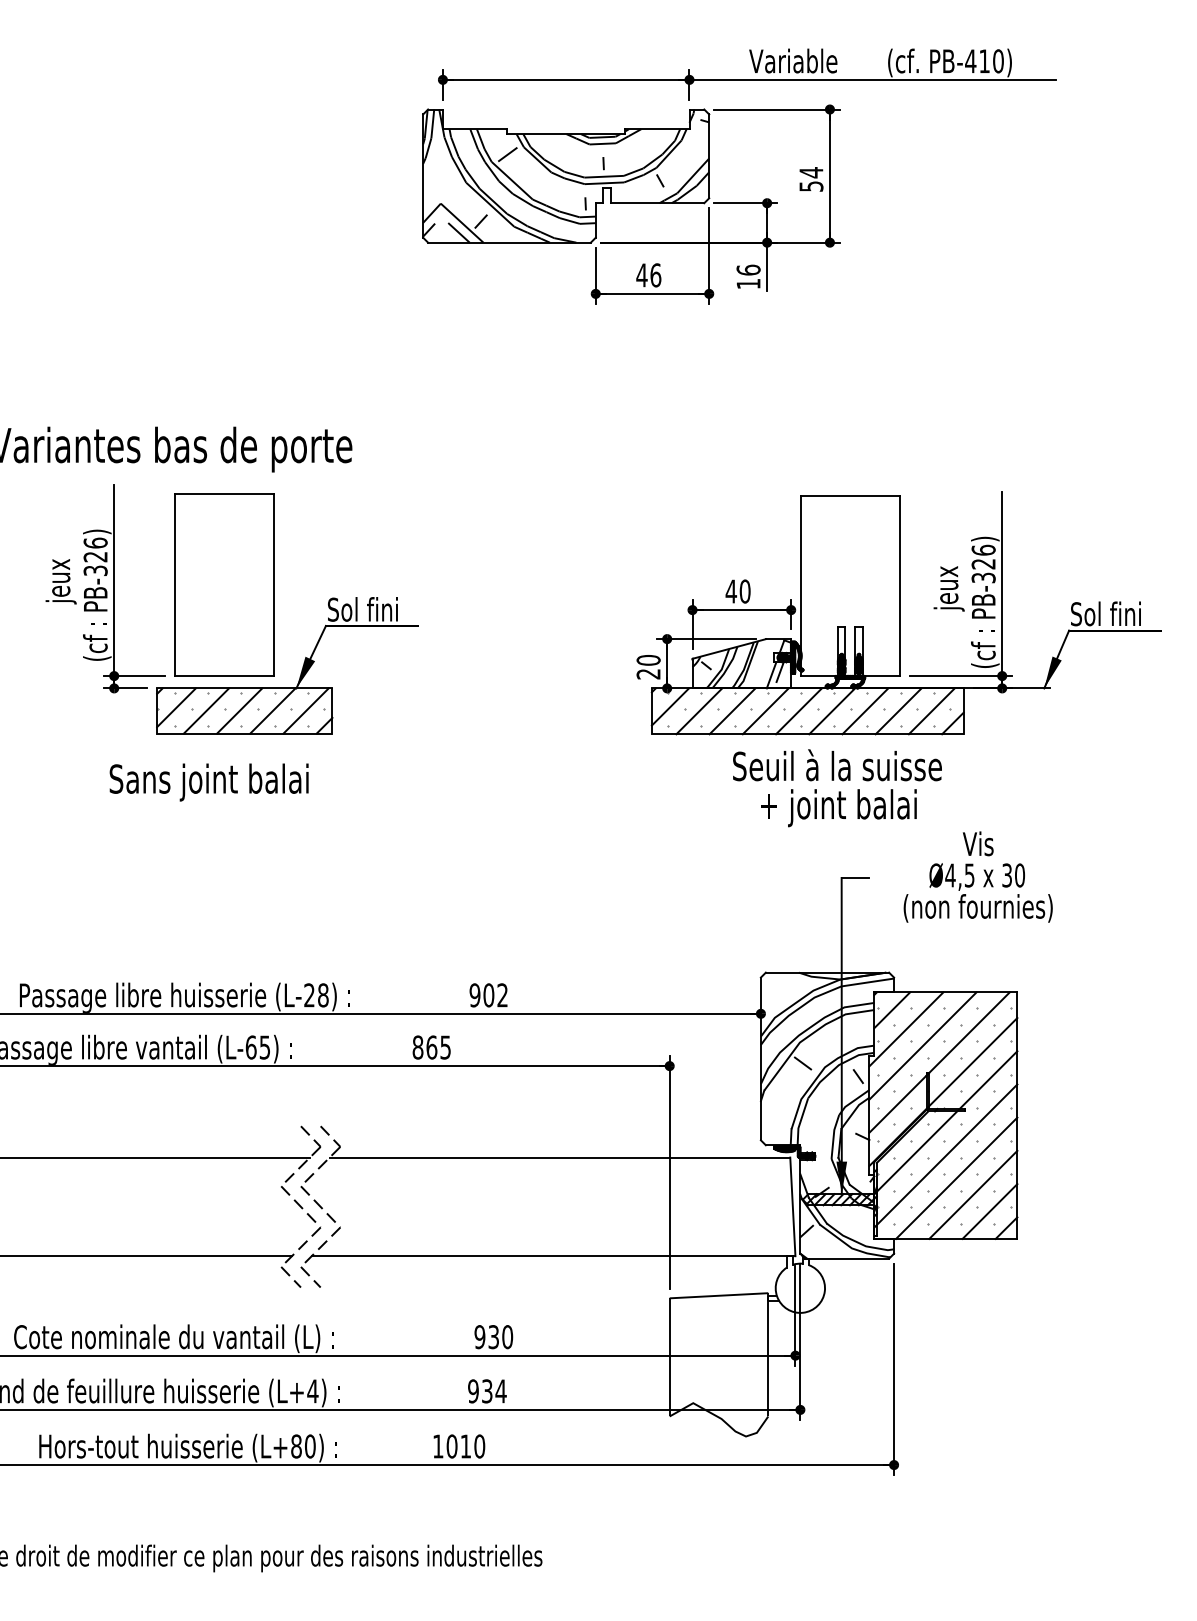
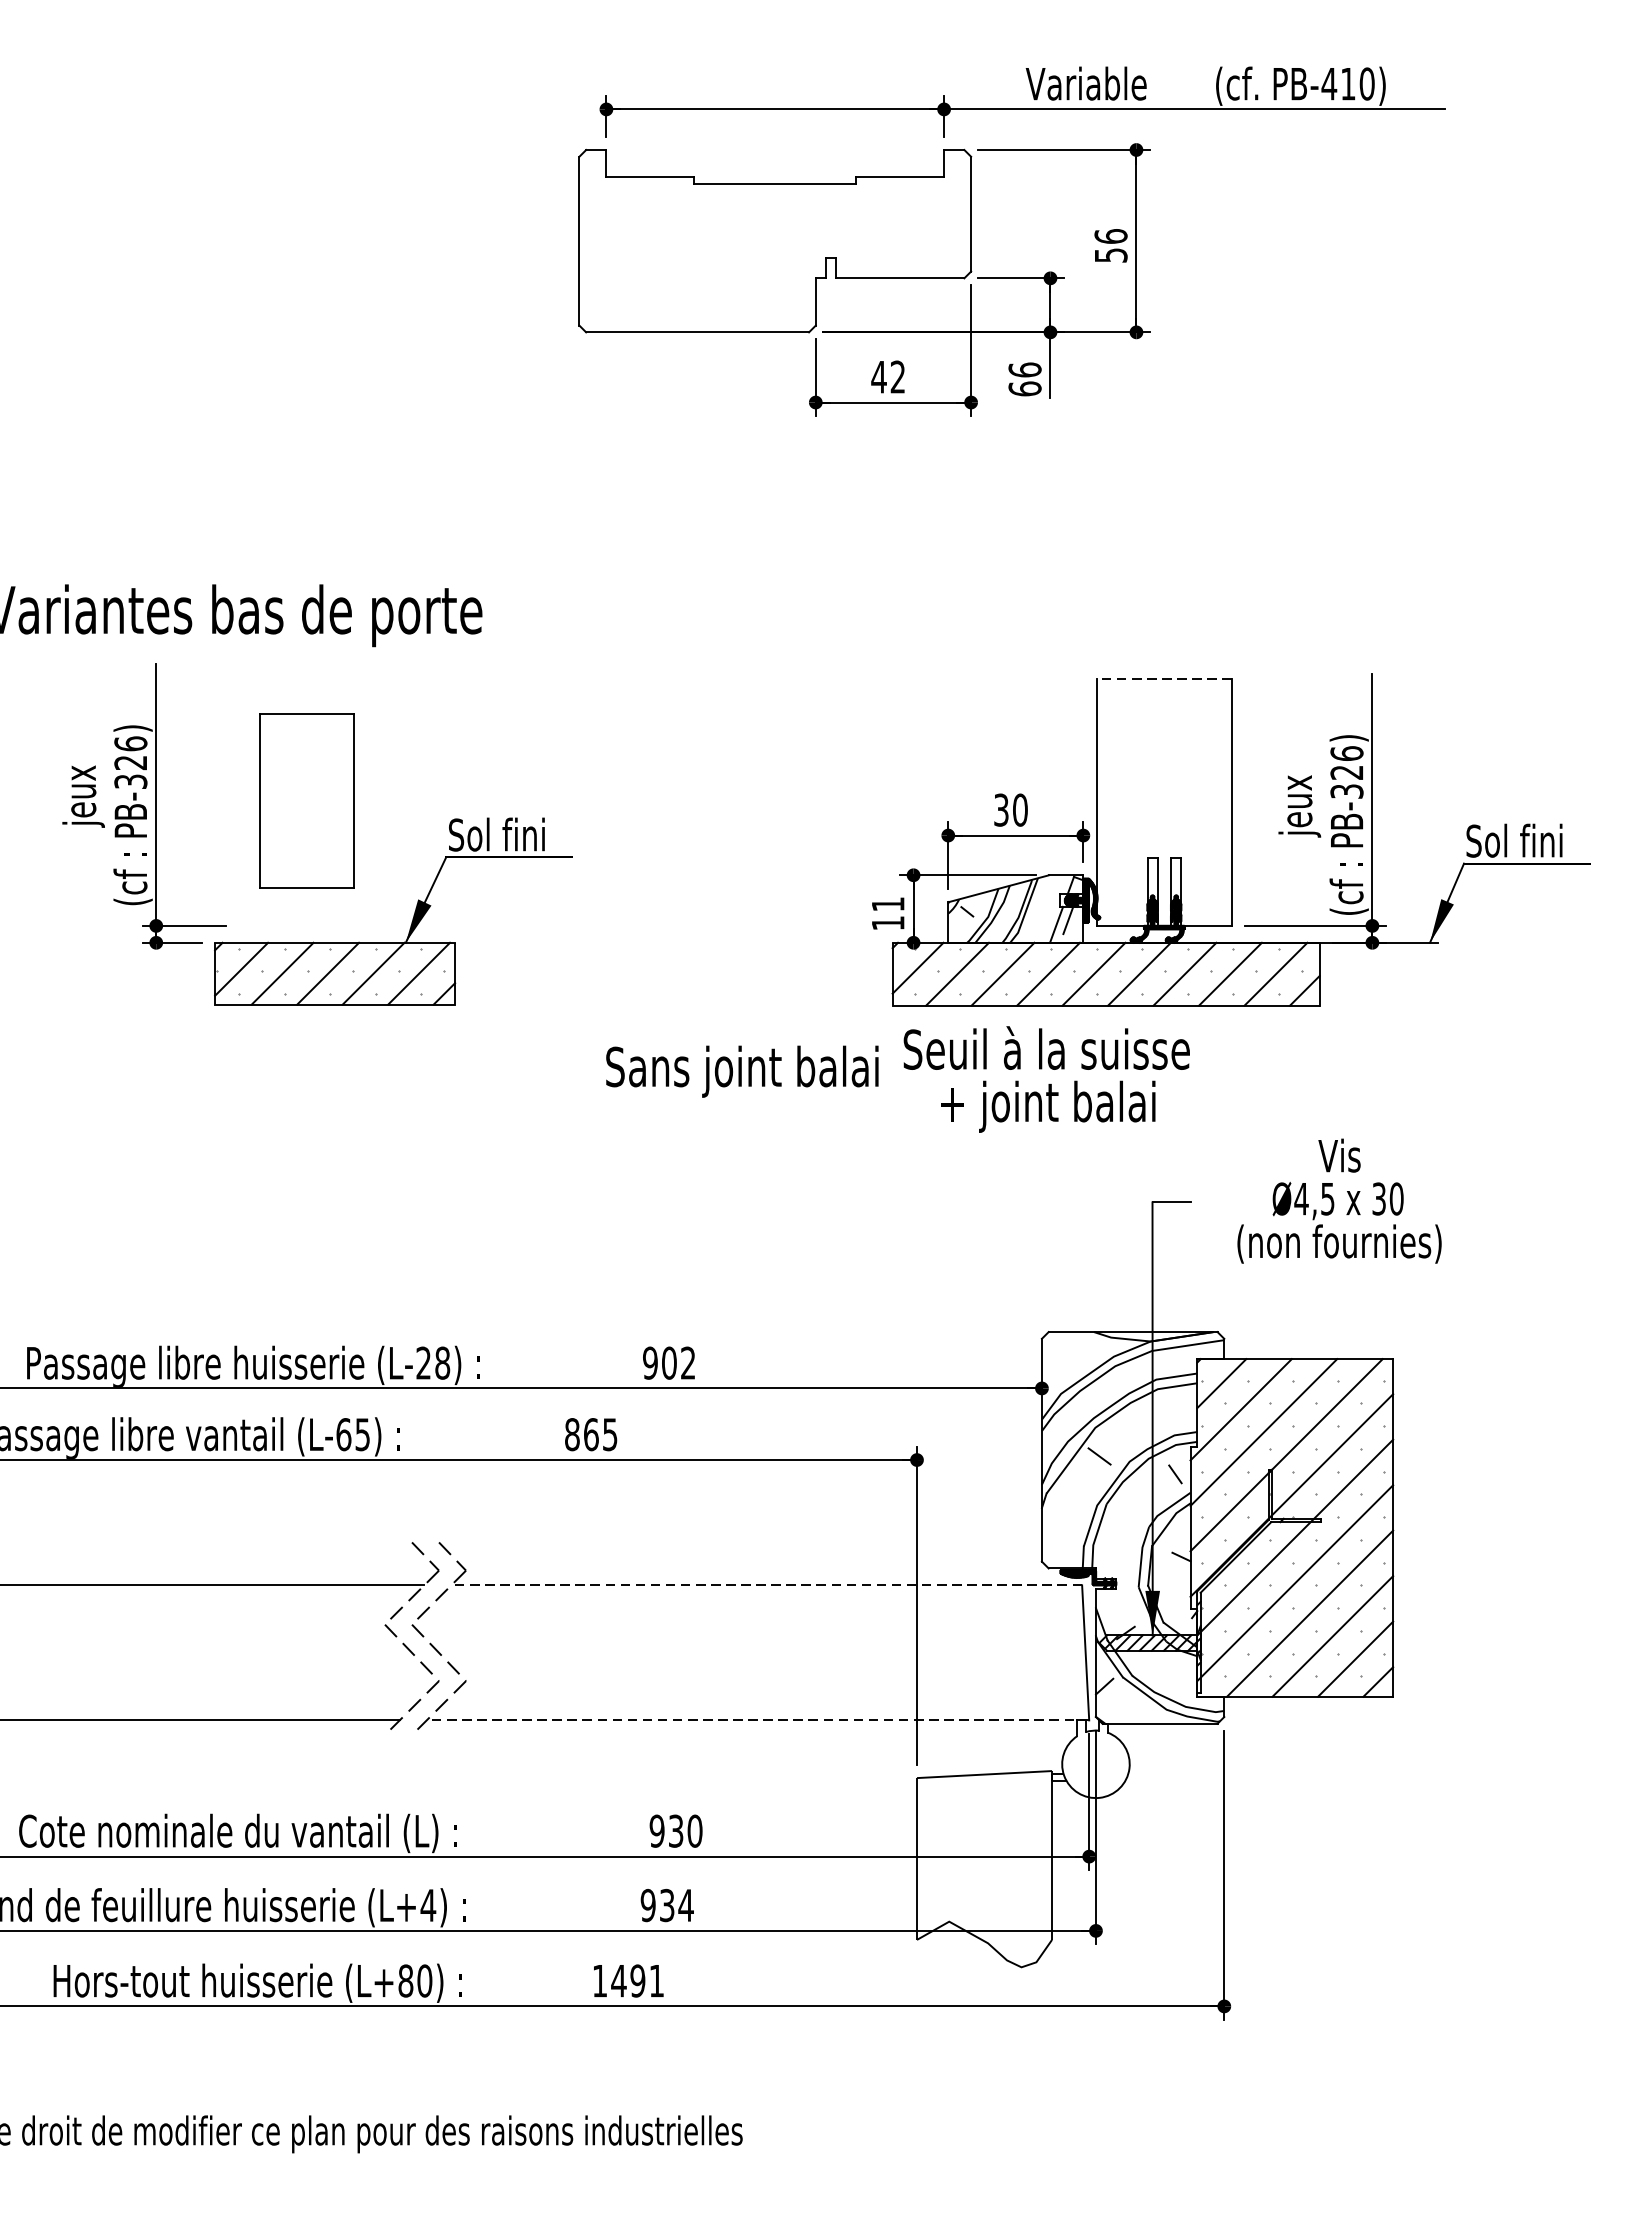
text: (811, 172) -> (1111, 236), 54 -> 56
hatch: (566, 175) -> (775, 240), removed
text: (655, 275) -> (897, 377), 46 -> 42
text: (748, 283) -> (1024, 388), 16 -> 66
line: (849, 495) -> (1163, 678), solid -> dashed
part: (224, 584) -> (307, 800), size x0.7
text: (731, 591) -> (1001, 810), 40 -> 30
text: (648, 667) -> (887, 914), 20 -> 11
text: (208, 782) -> (741, 1071), moved
text: (837, 788) -> (1046, 1079), moved
line: (559, 1157) -> (766, 1585), solid -> dashed
line: (553, 1256) -> (757, 1720), solid -> dashed
line: (290, 1276) -> (397, 1748), removed
line: (310, 1276) -> (425, 1748), removed
text: (465, 1446) -> (637, 1981), 1010 -> 1491

